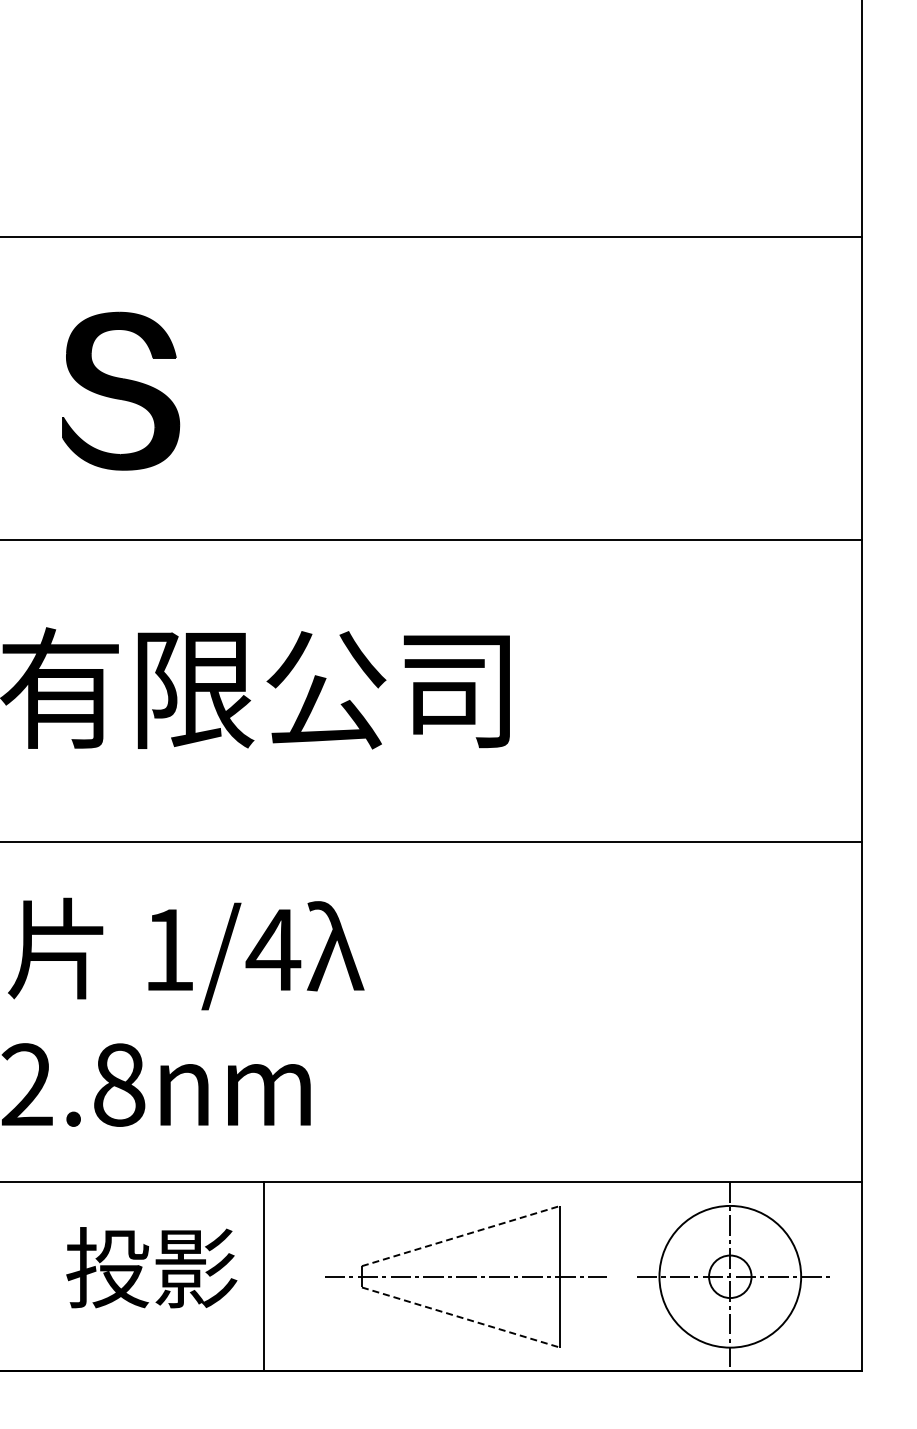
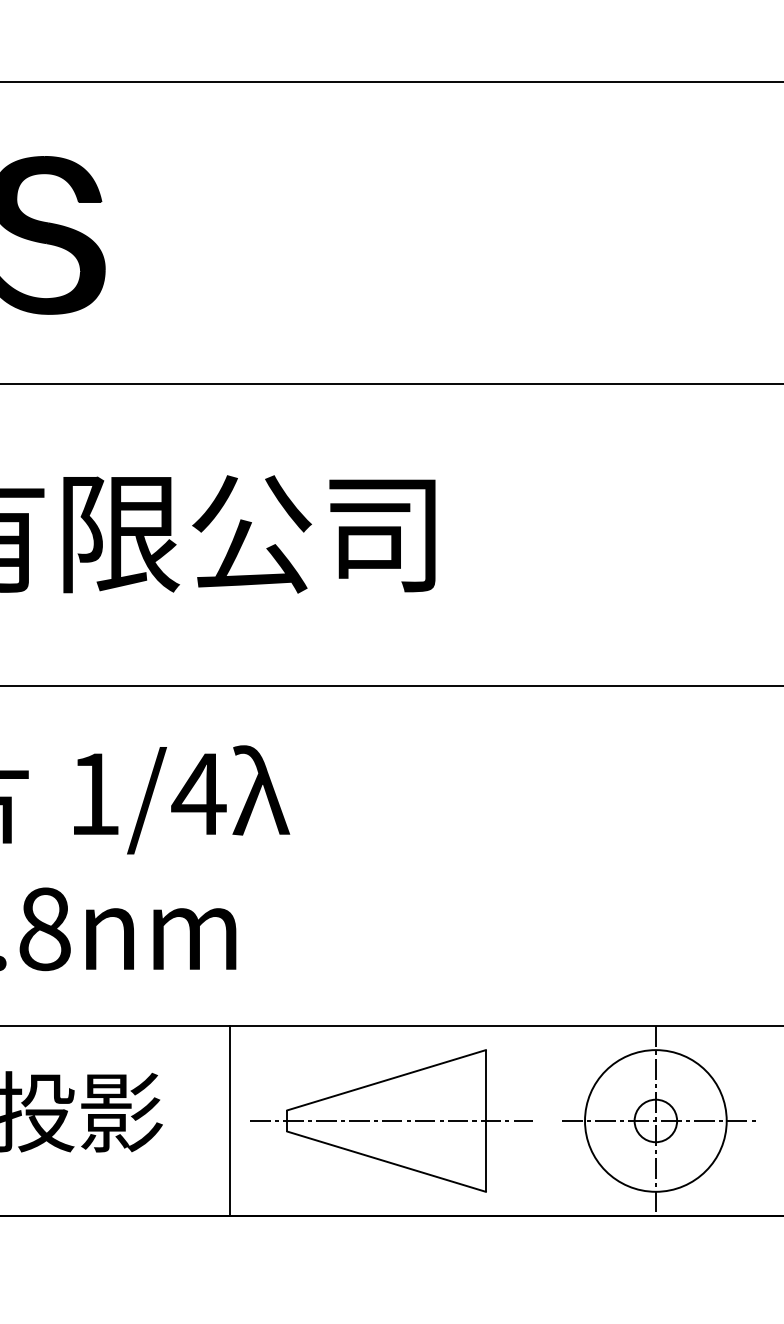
line: (461, 1236) -> (387, 1080), dashed -> solid
line: (263, 1276) -> (230, 1120), moved
line: (461, 1317) -> (387, 1161), dashed -> solid

